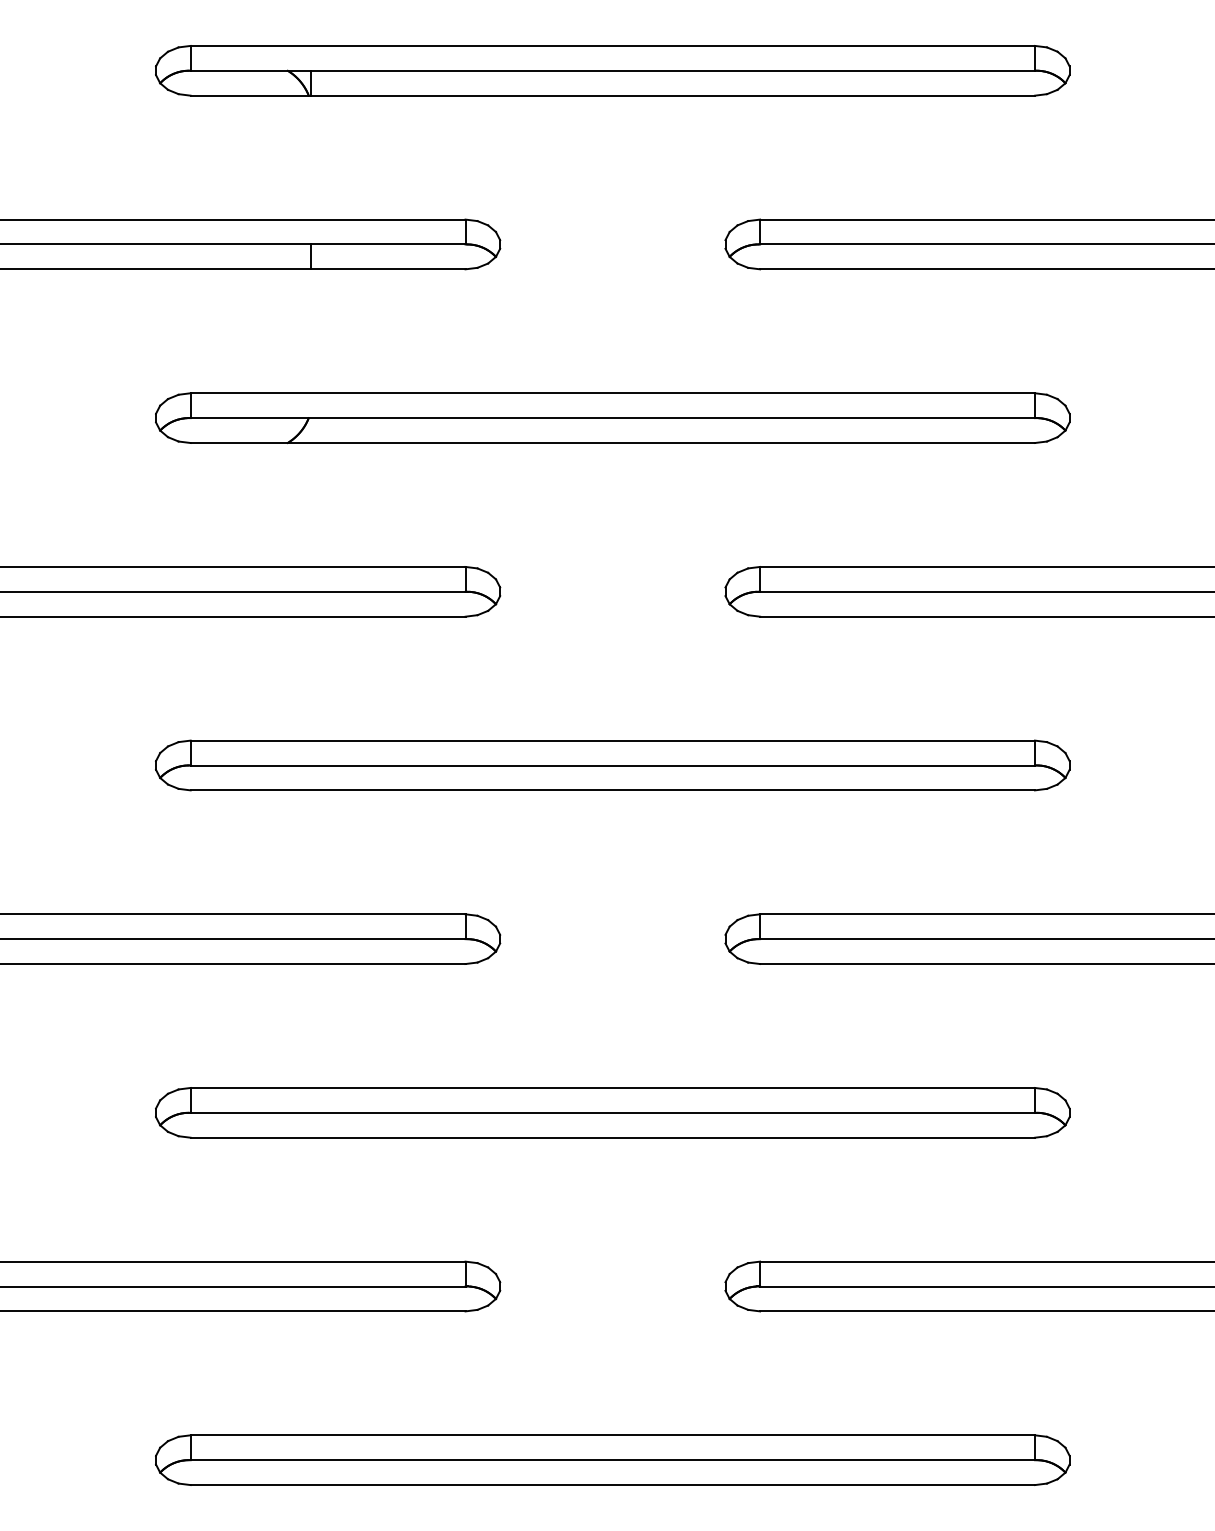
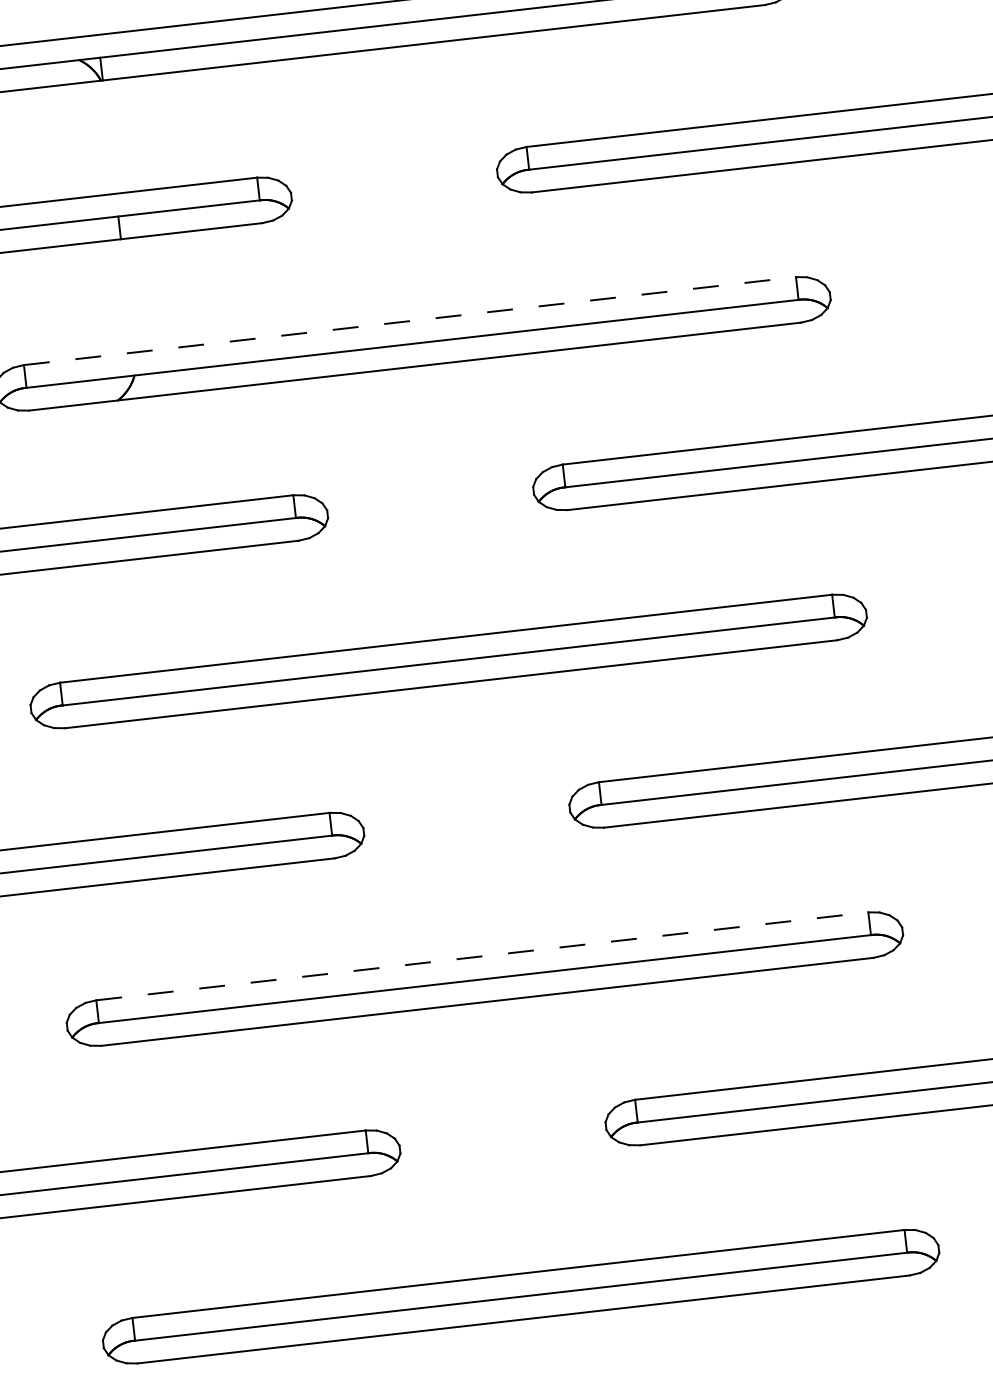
line: (613, 393) -> (410, 321), solid -> dashed
line: (613, 1087) -> (482, 955), solid -> dashed

